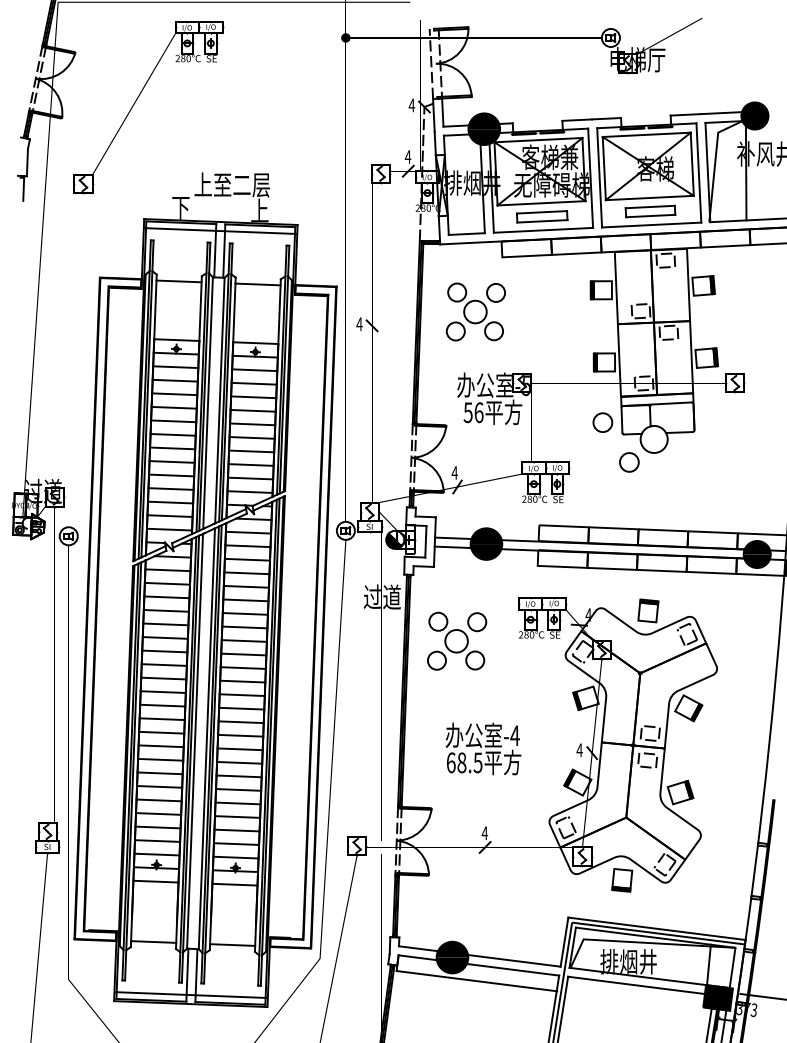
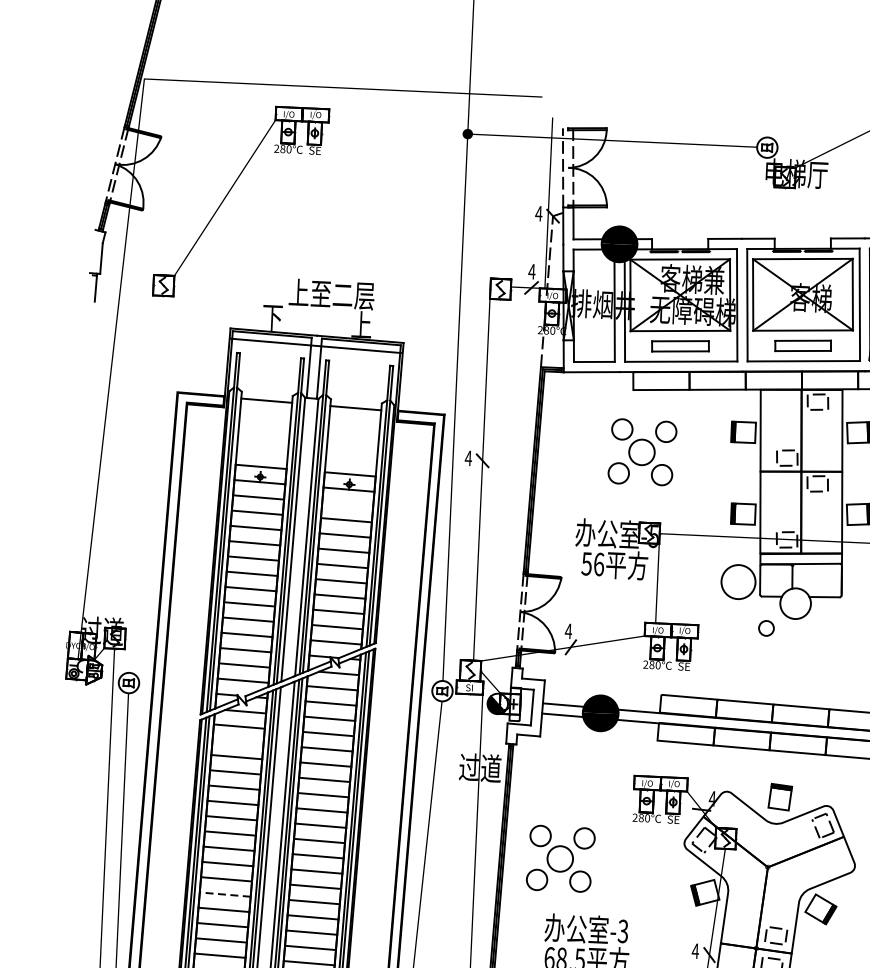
part: (475, 311) -> (642, 451), moved
line: (254, 370) -> (347, 505), removed
circle: (602, 422) -> (738, 581), size x1.6
circle: (629, 462) -> (766, 628), size x0.7
line: (167, 583) -> (238, 741), removed
part: (457, 640) -> (561, 858), moved
line: (162, 719) -> (225, 894), solid -> dashed
text: (514, 735) -> (622, 931), -4 -> -3

